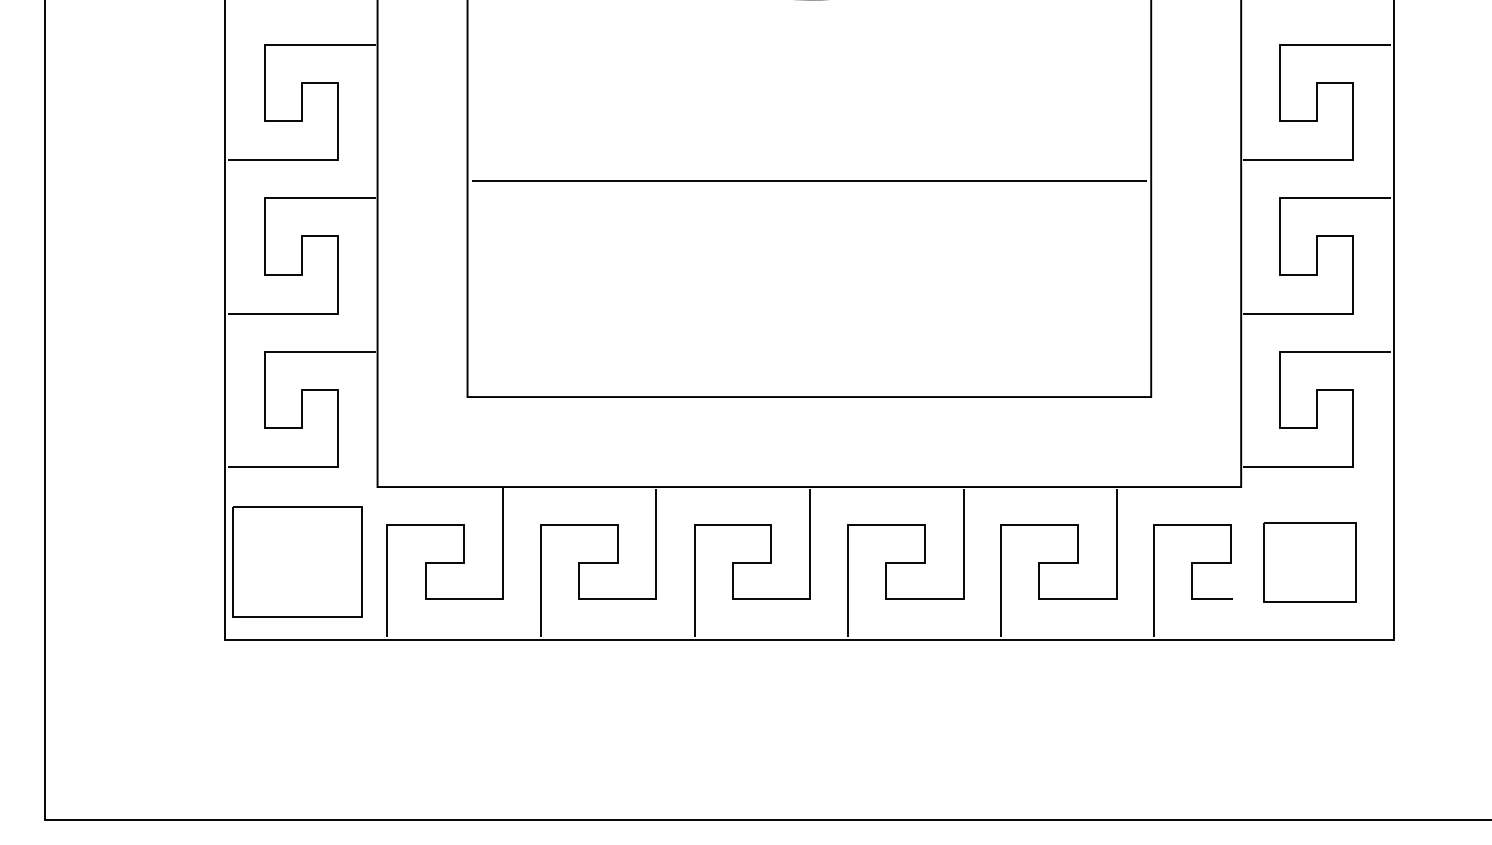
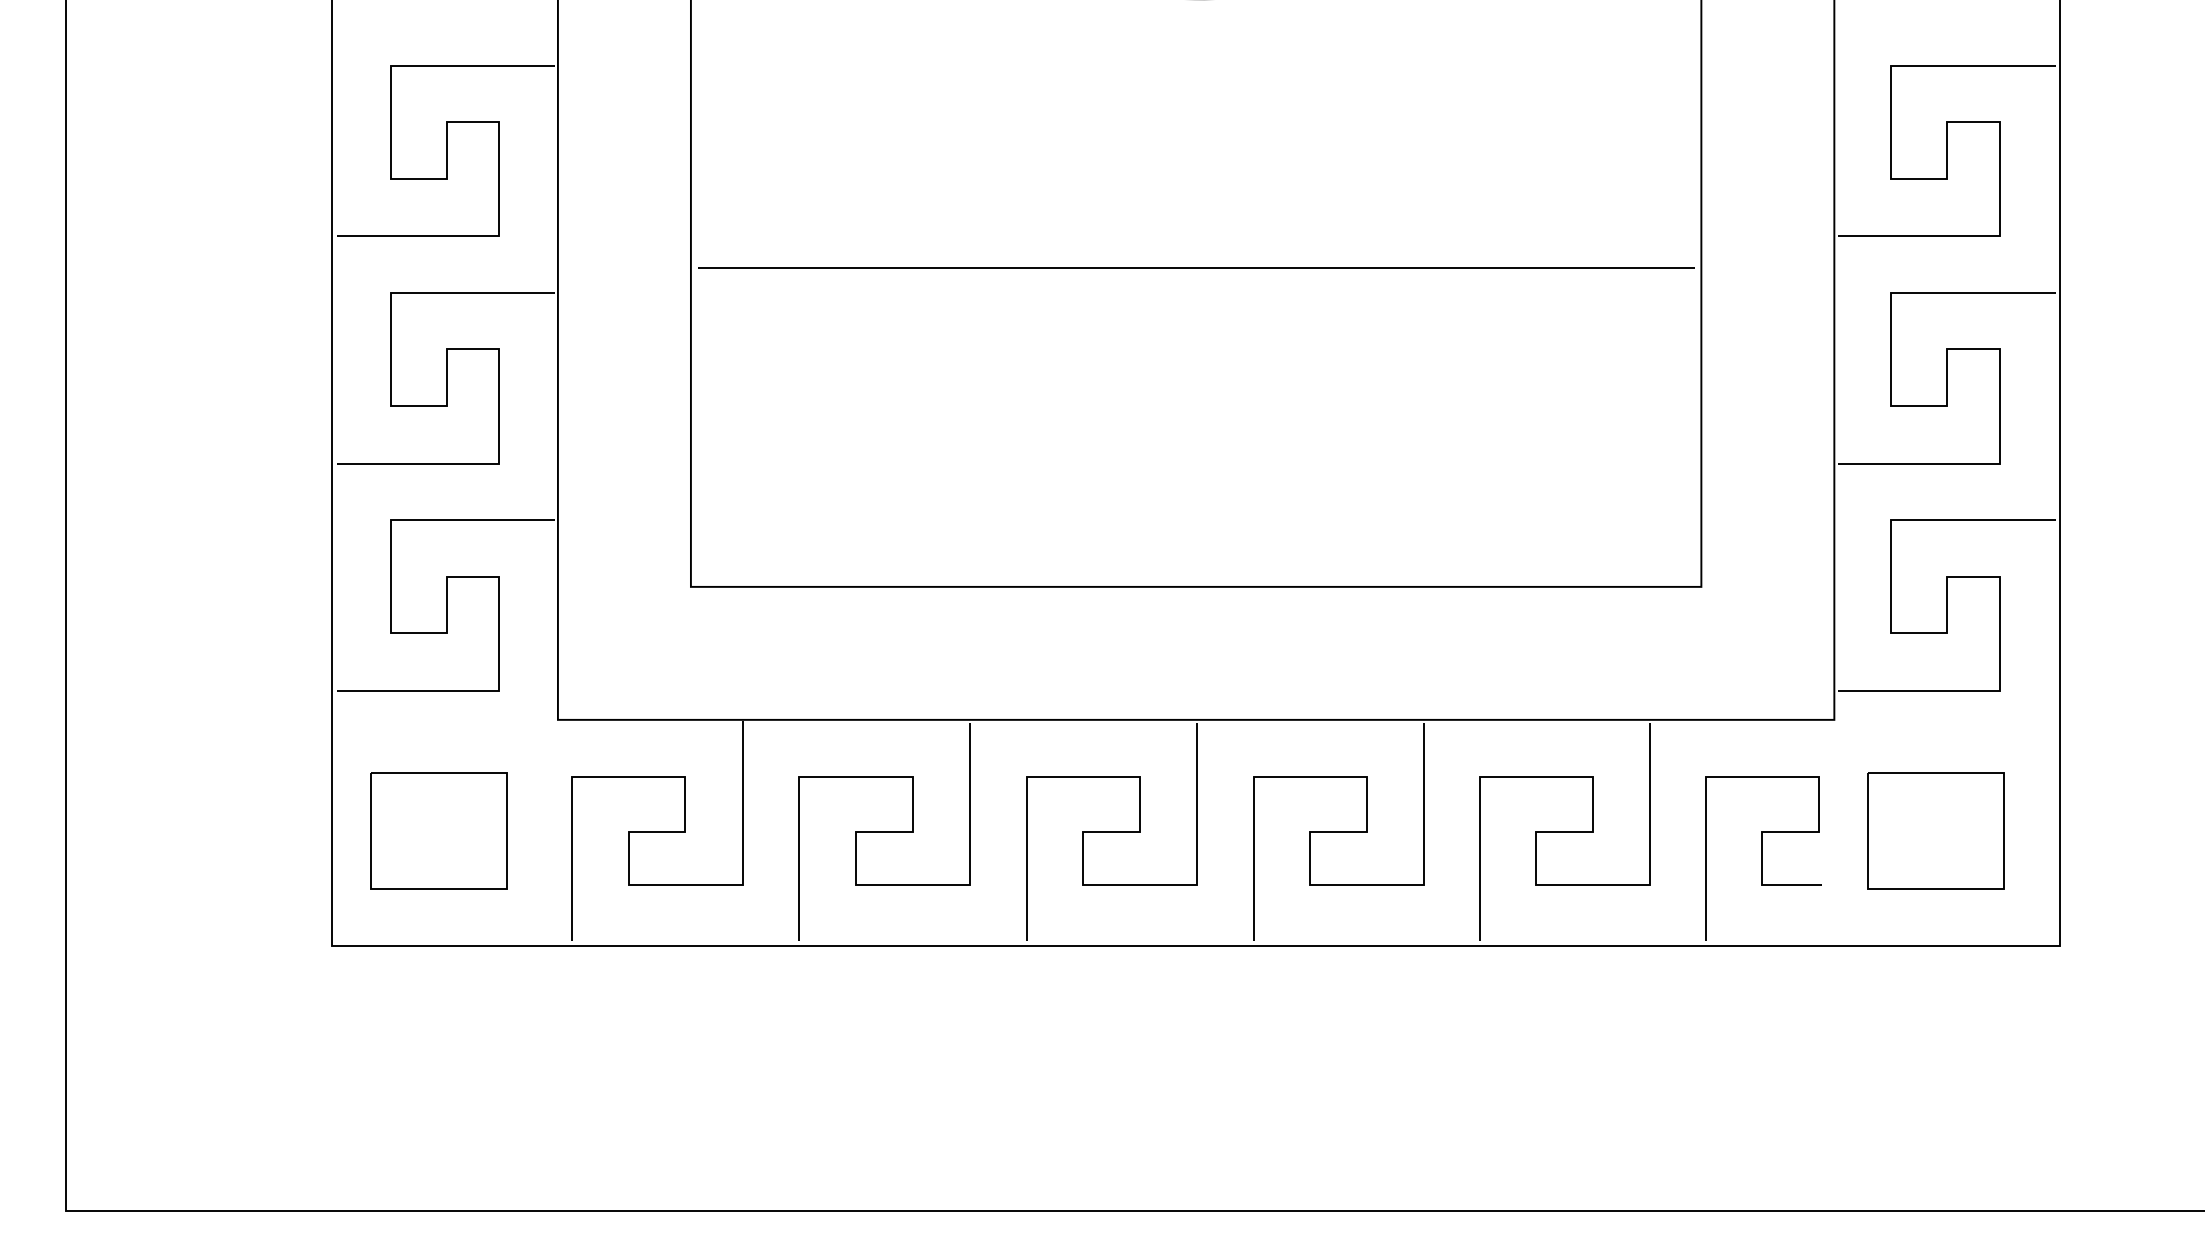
part: (296, 562) -> (438, 831), size x0.71

